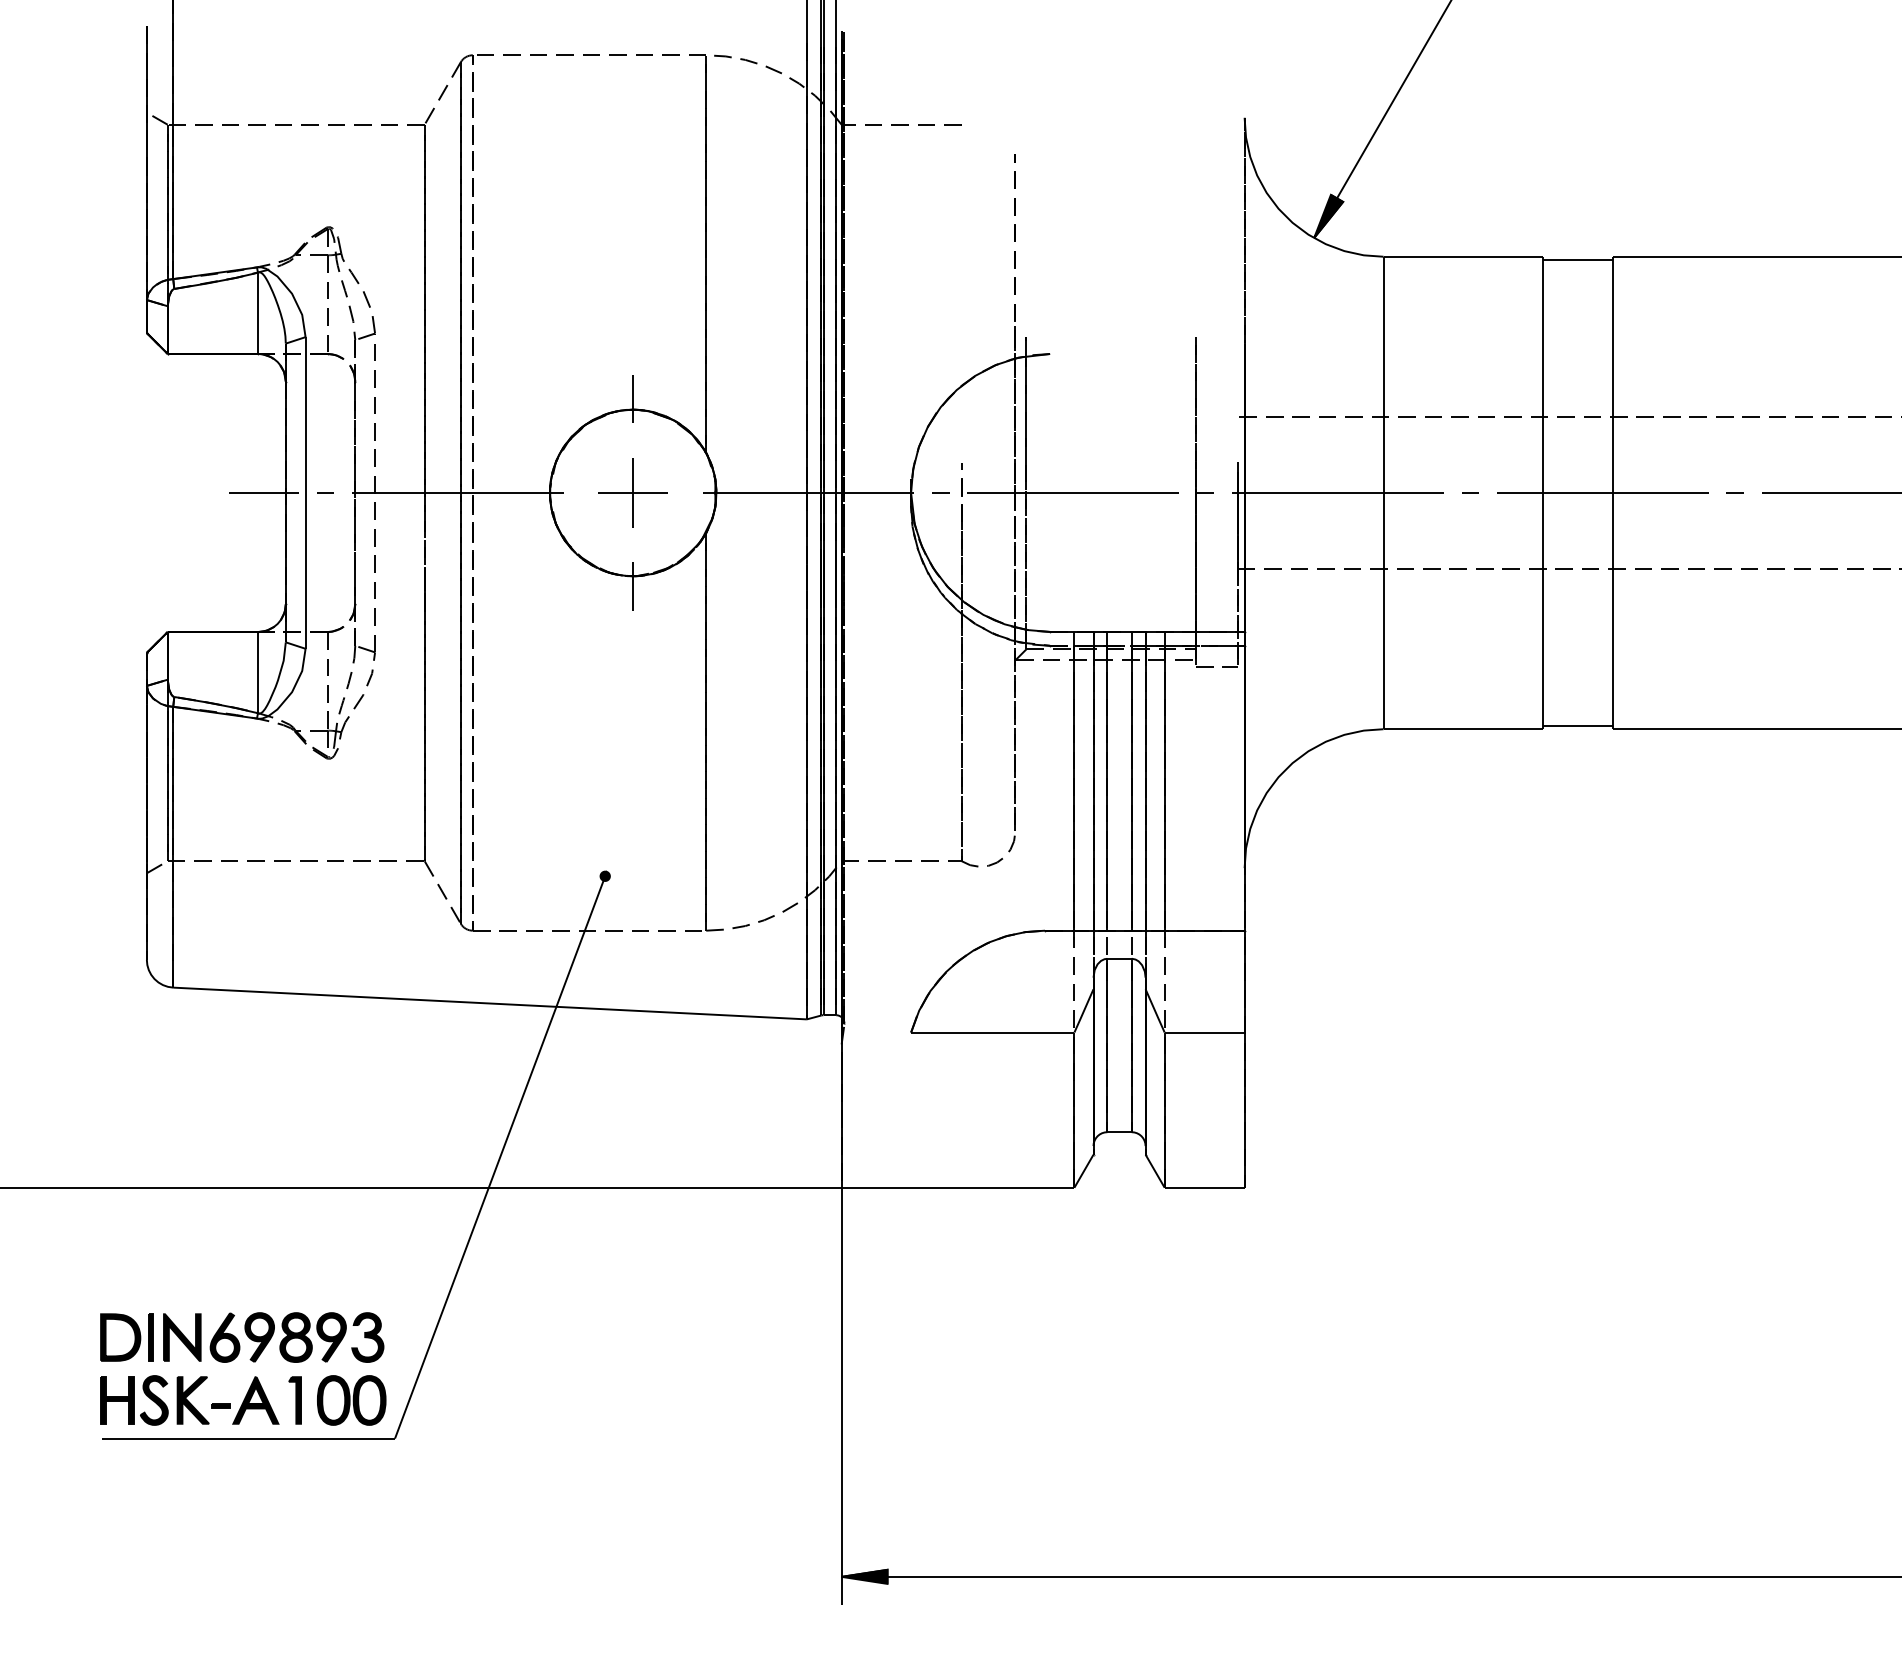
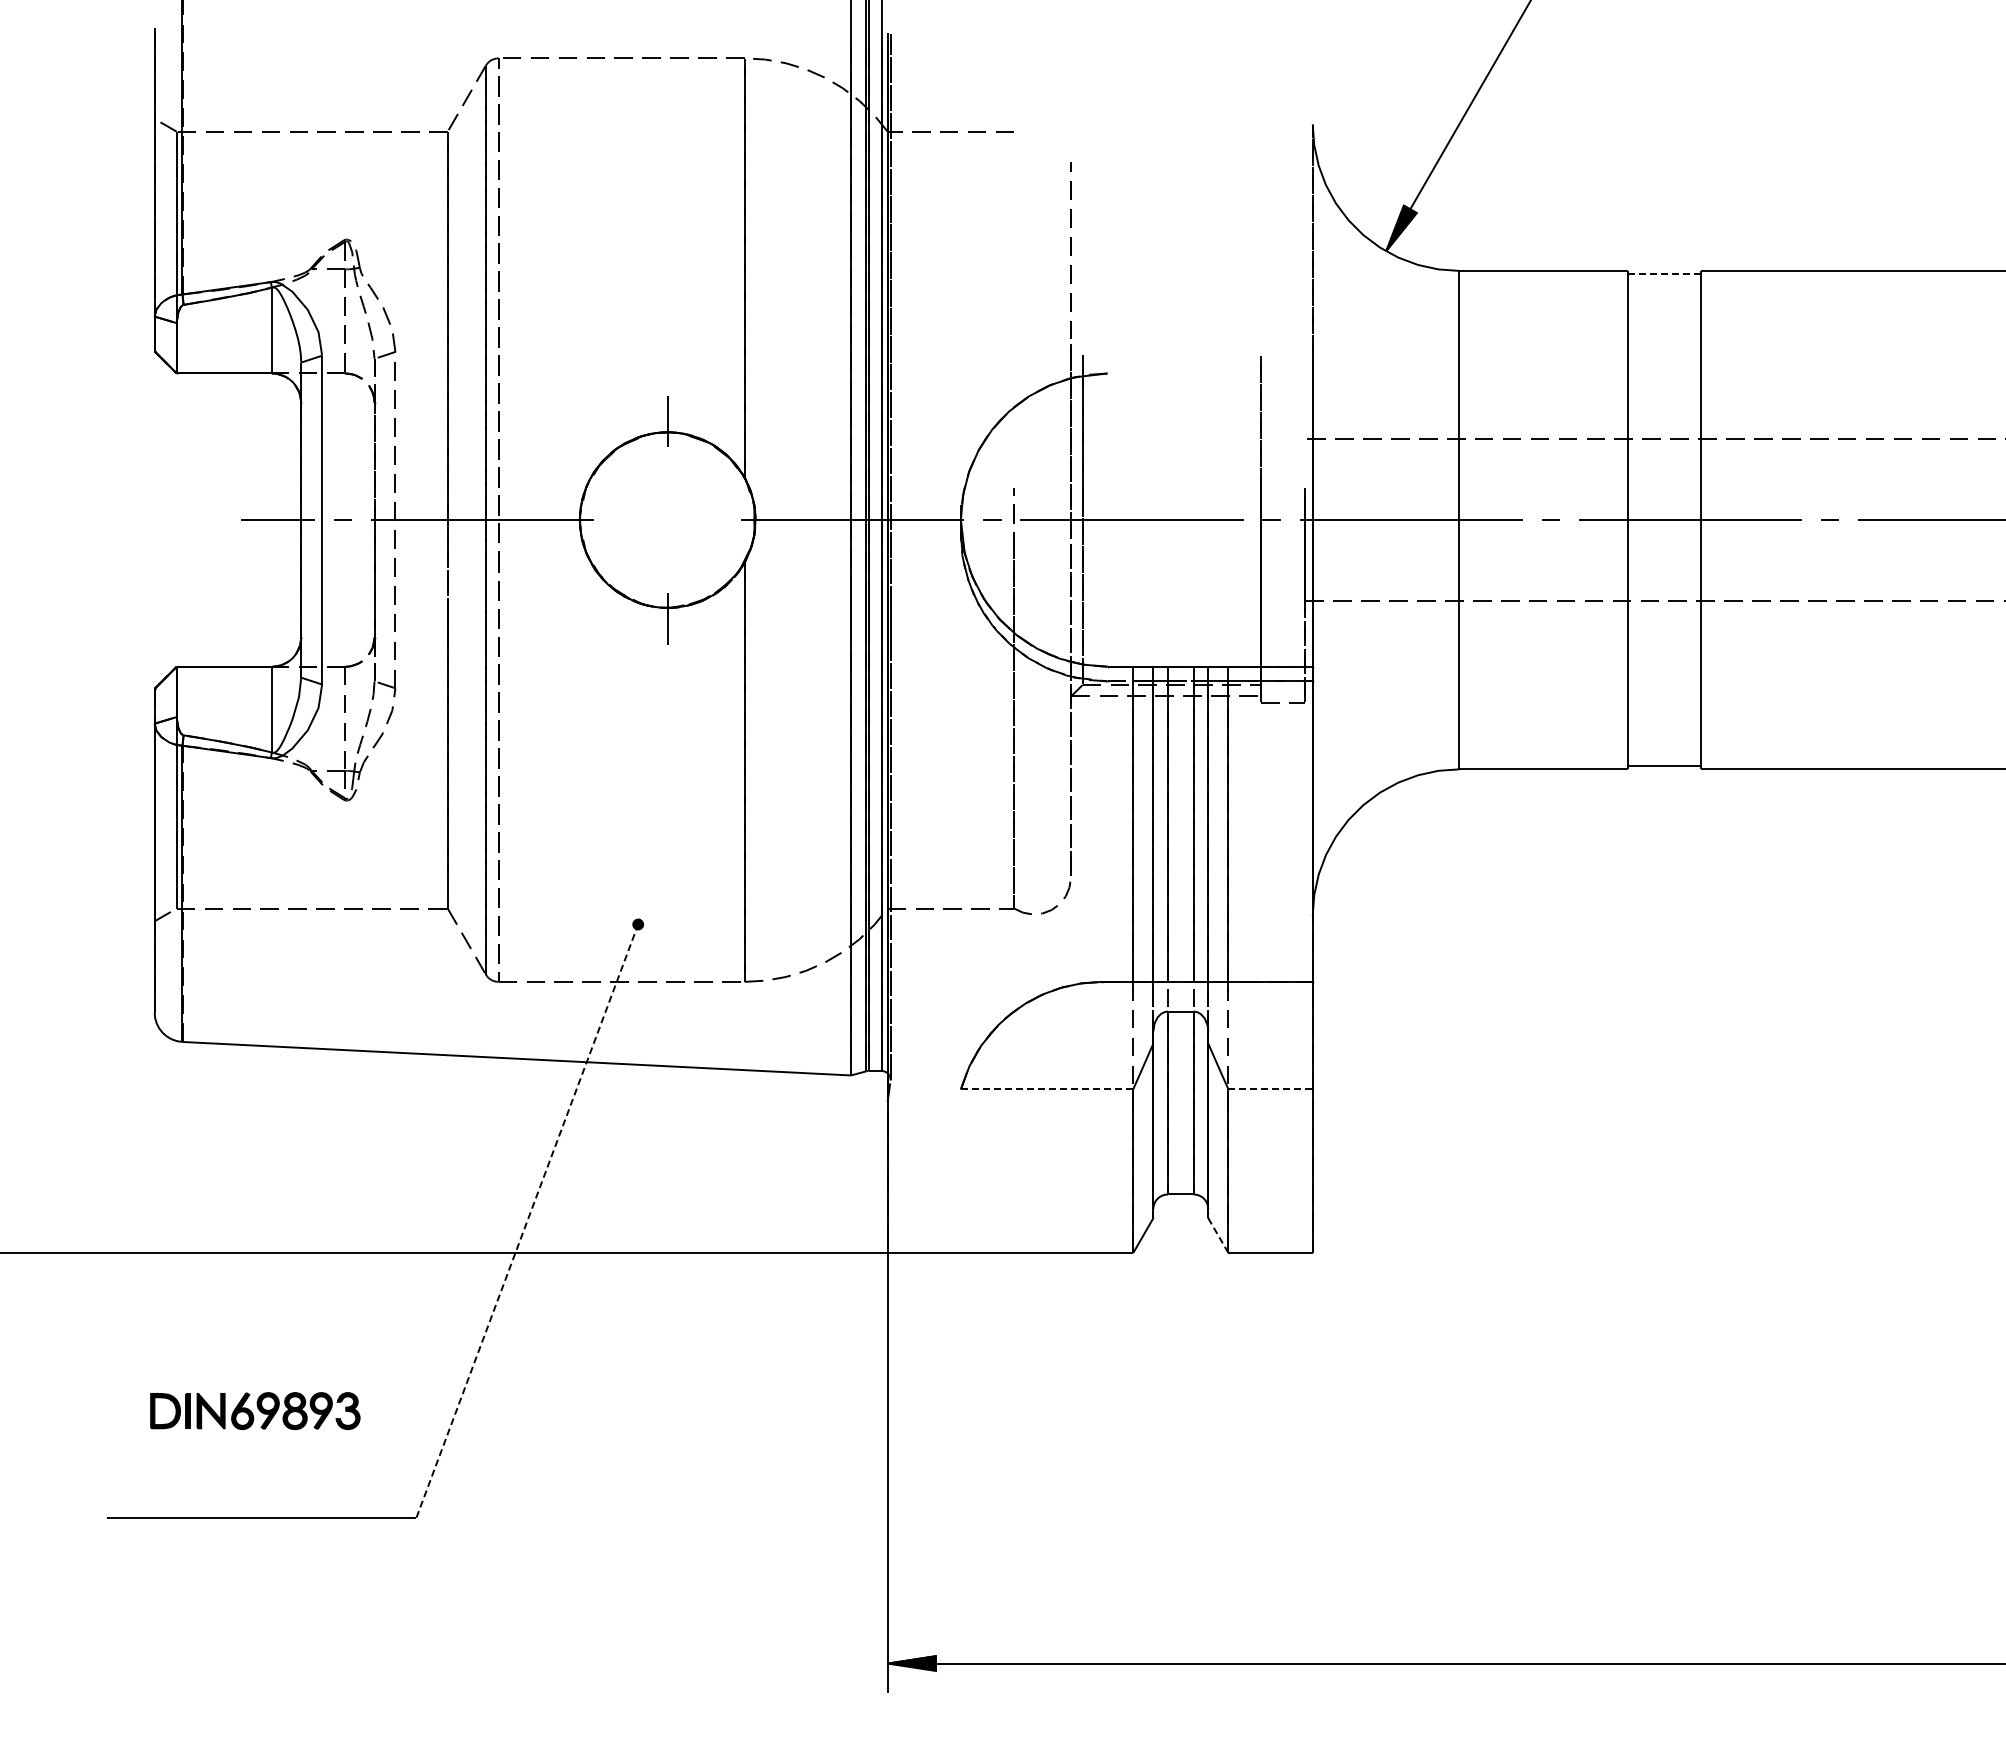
line: (1578, 259) -> (1664, 273), solid -> dashed
part: (632, 492) -> (667, 519), removed
line: (993, 1032) -> (1047, 1089), solid -> dashed
line: (1205, 1032) -> (1271, 1089), solid -> dashed
line: (500, 1157) -> (527, 1221), solid -> dashed
line: (1155, 1172) -> (1218, 1236), solid -> dashed
part: (242, 1336) -> (255, 1410), size x0.7
part: (243, 1400) -> (256, 1477), removed

